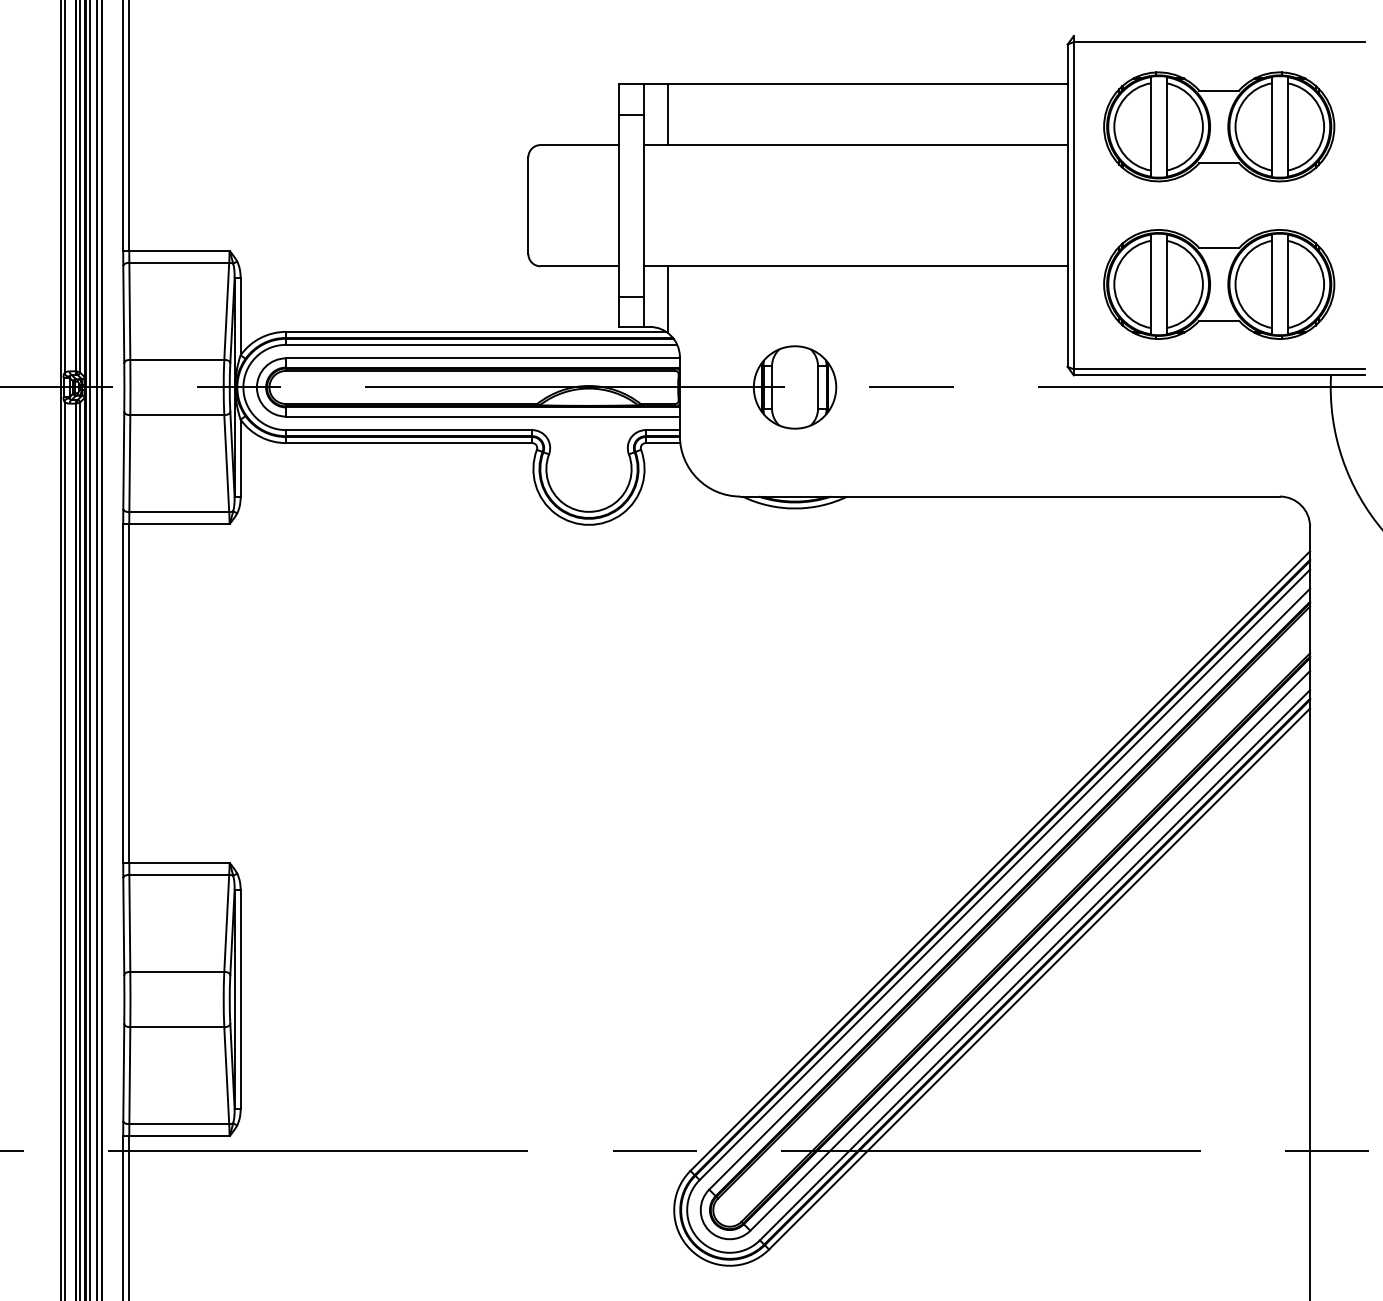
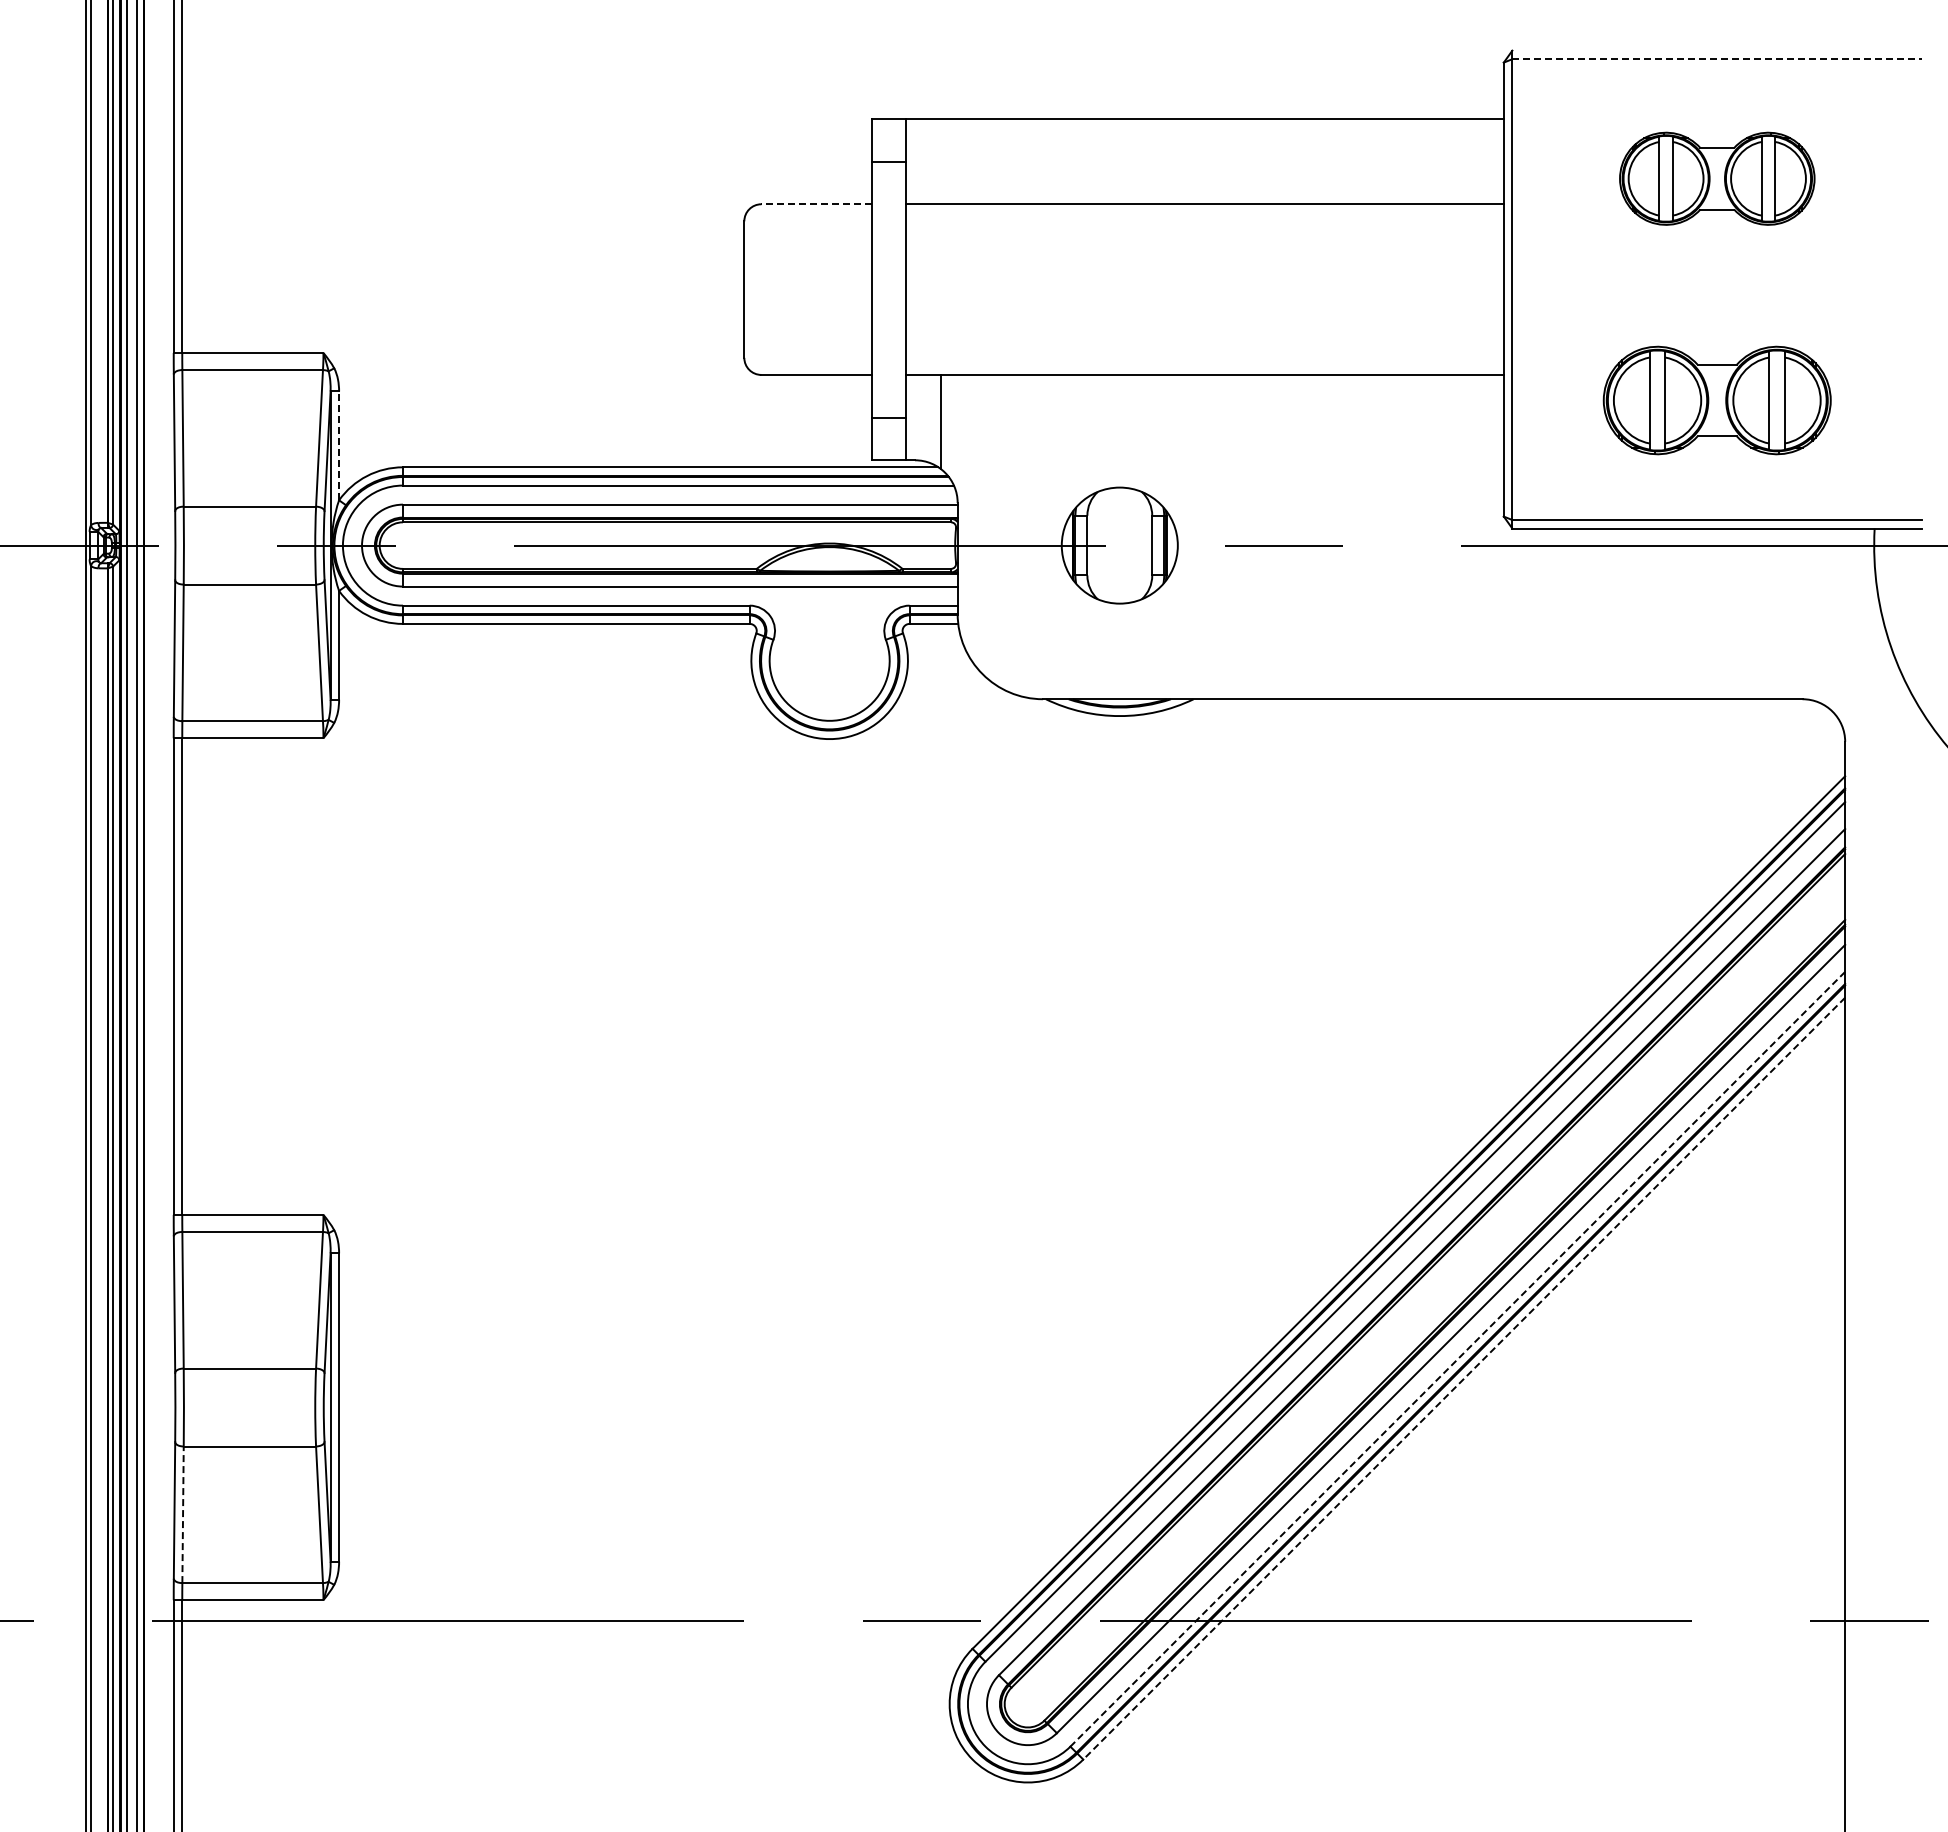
line: (1219, 42) -> (1717, 59), solid -> dashed
line: (667, 114) -> (940, 161), removed
part: (1219, 126) -> (1717, 178), size x0.6
line: (579, 145) -> (816, 204), solid -> dashed
part: (1219, 284) -> (1717, 400), size x0.7
line: (240, 316) -> (339, 445), solid -> dashed
line: (1034, 965) -> (1457, 1359), solid -> dashed
line: (1039, 978) -> (1464, 1378), solid -> dashed
line: (130, 1075) -> (183, 1514), solid -> dashed

